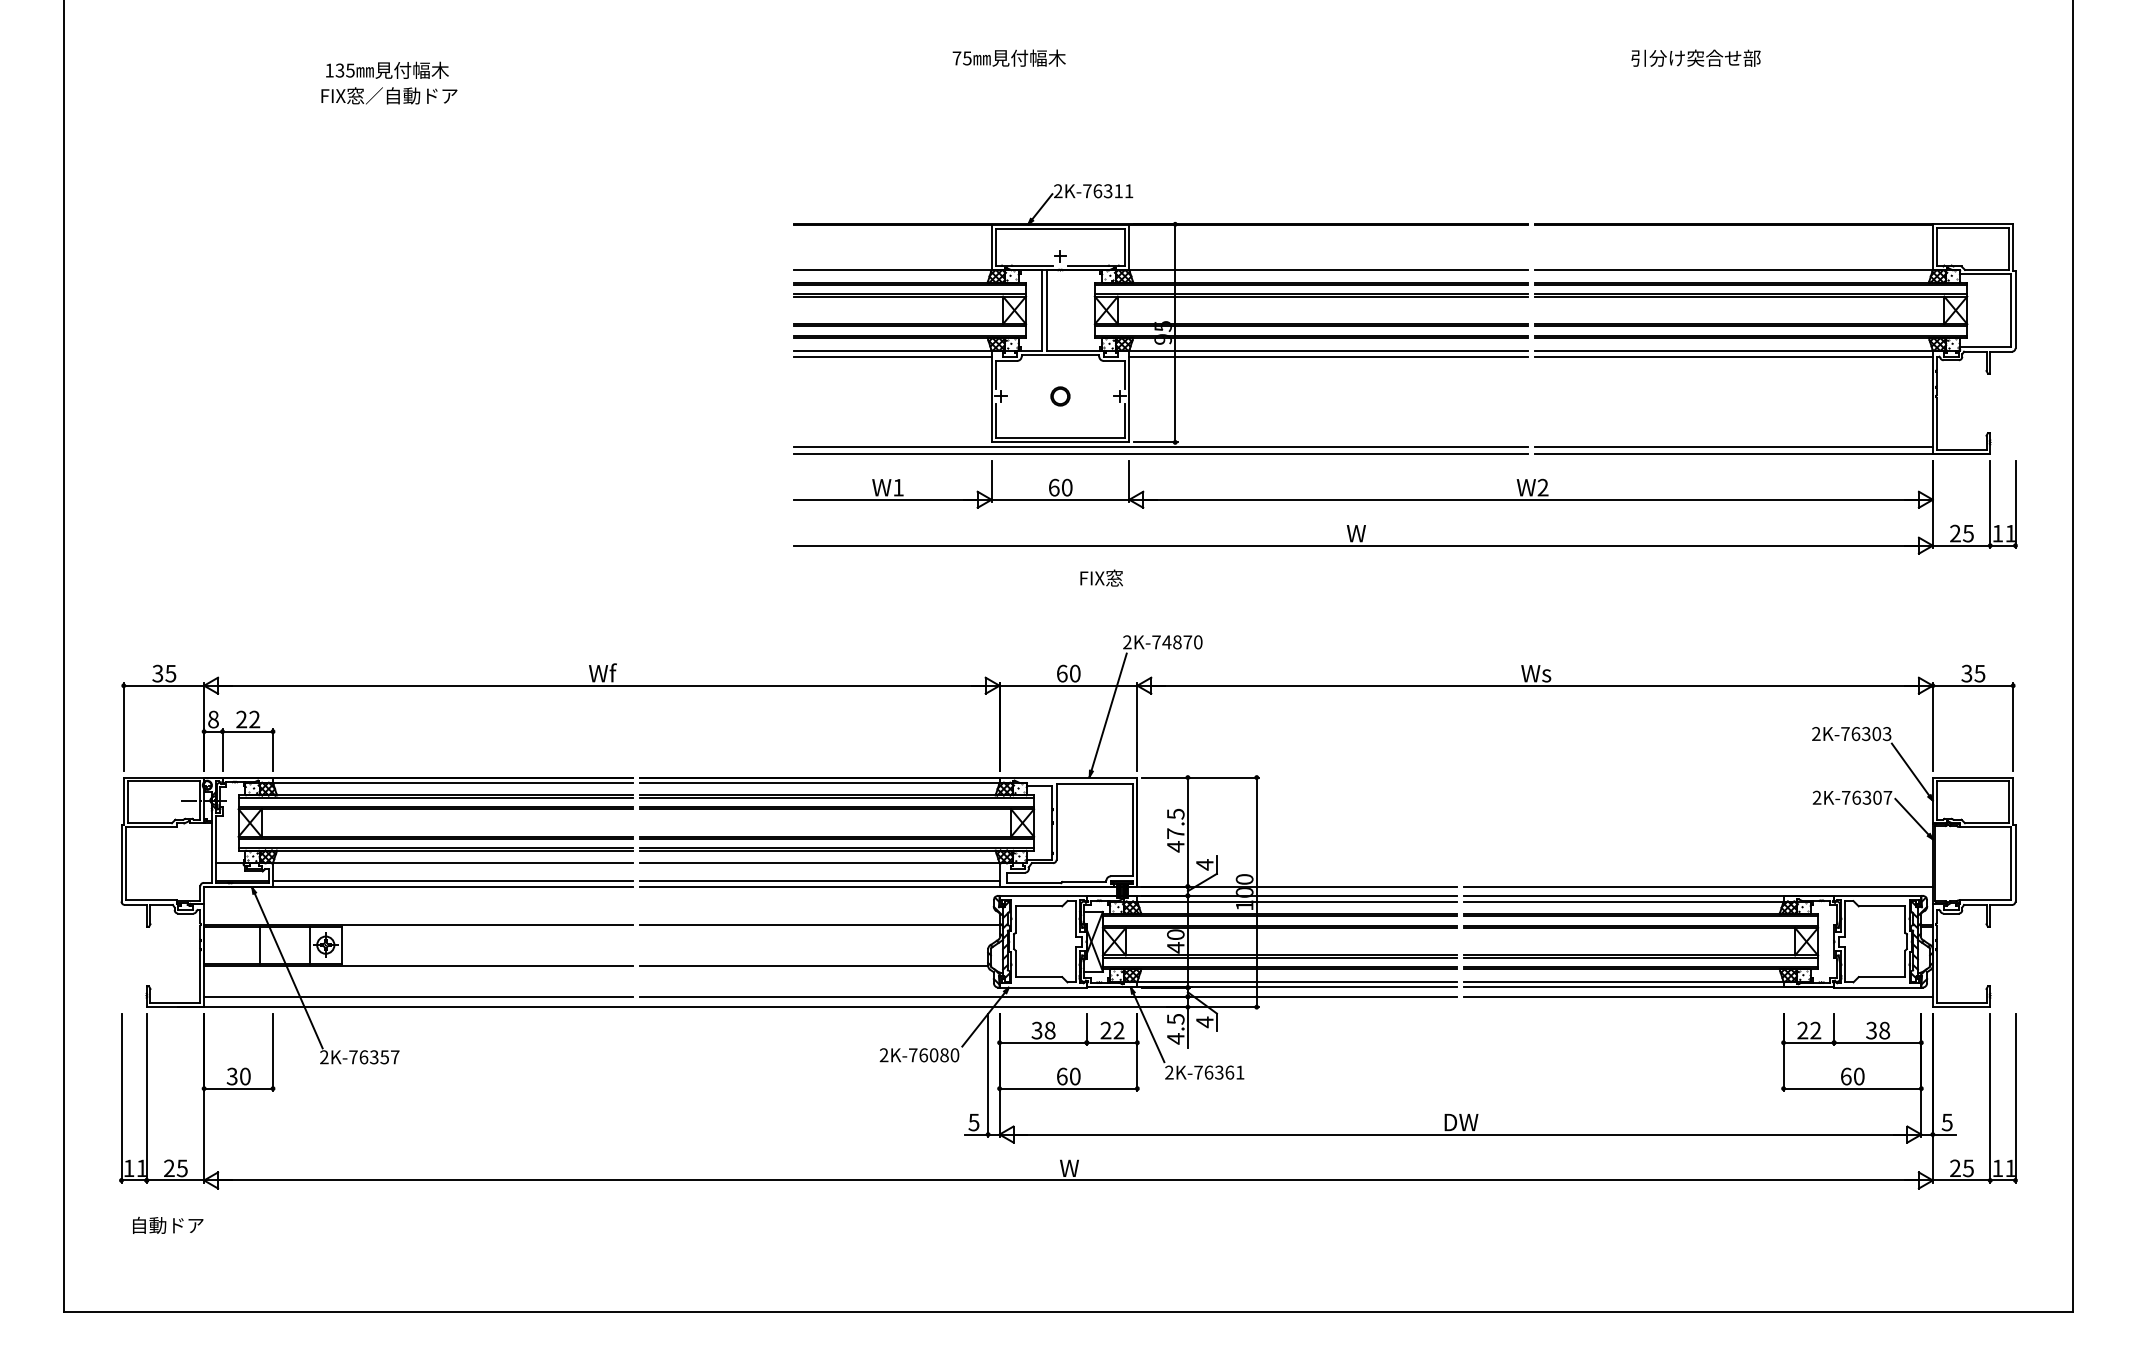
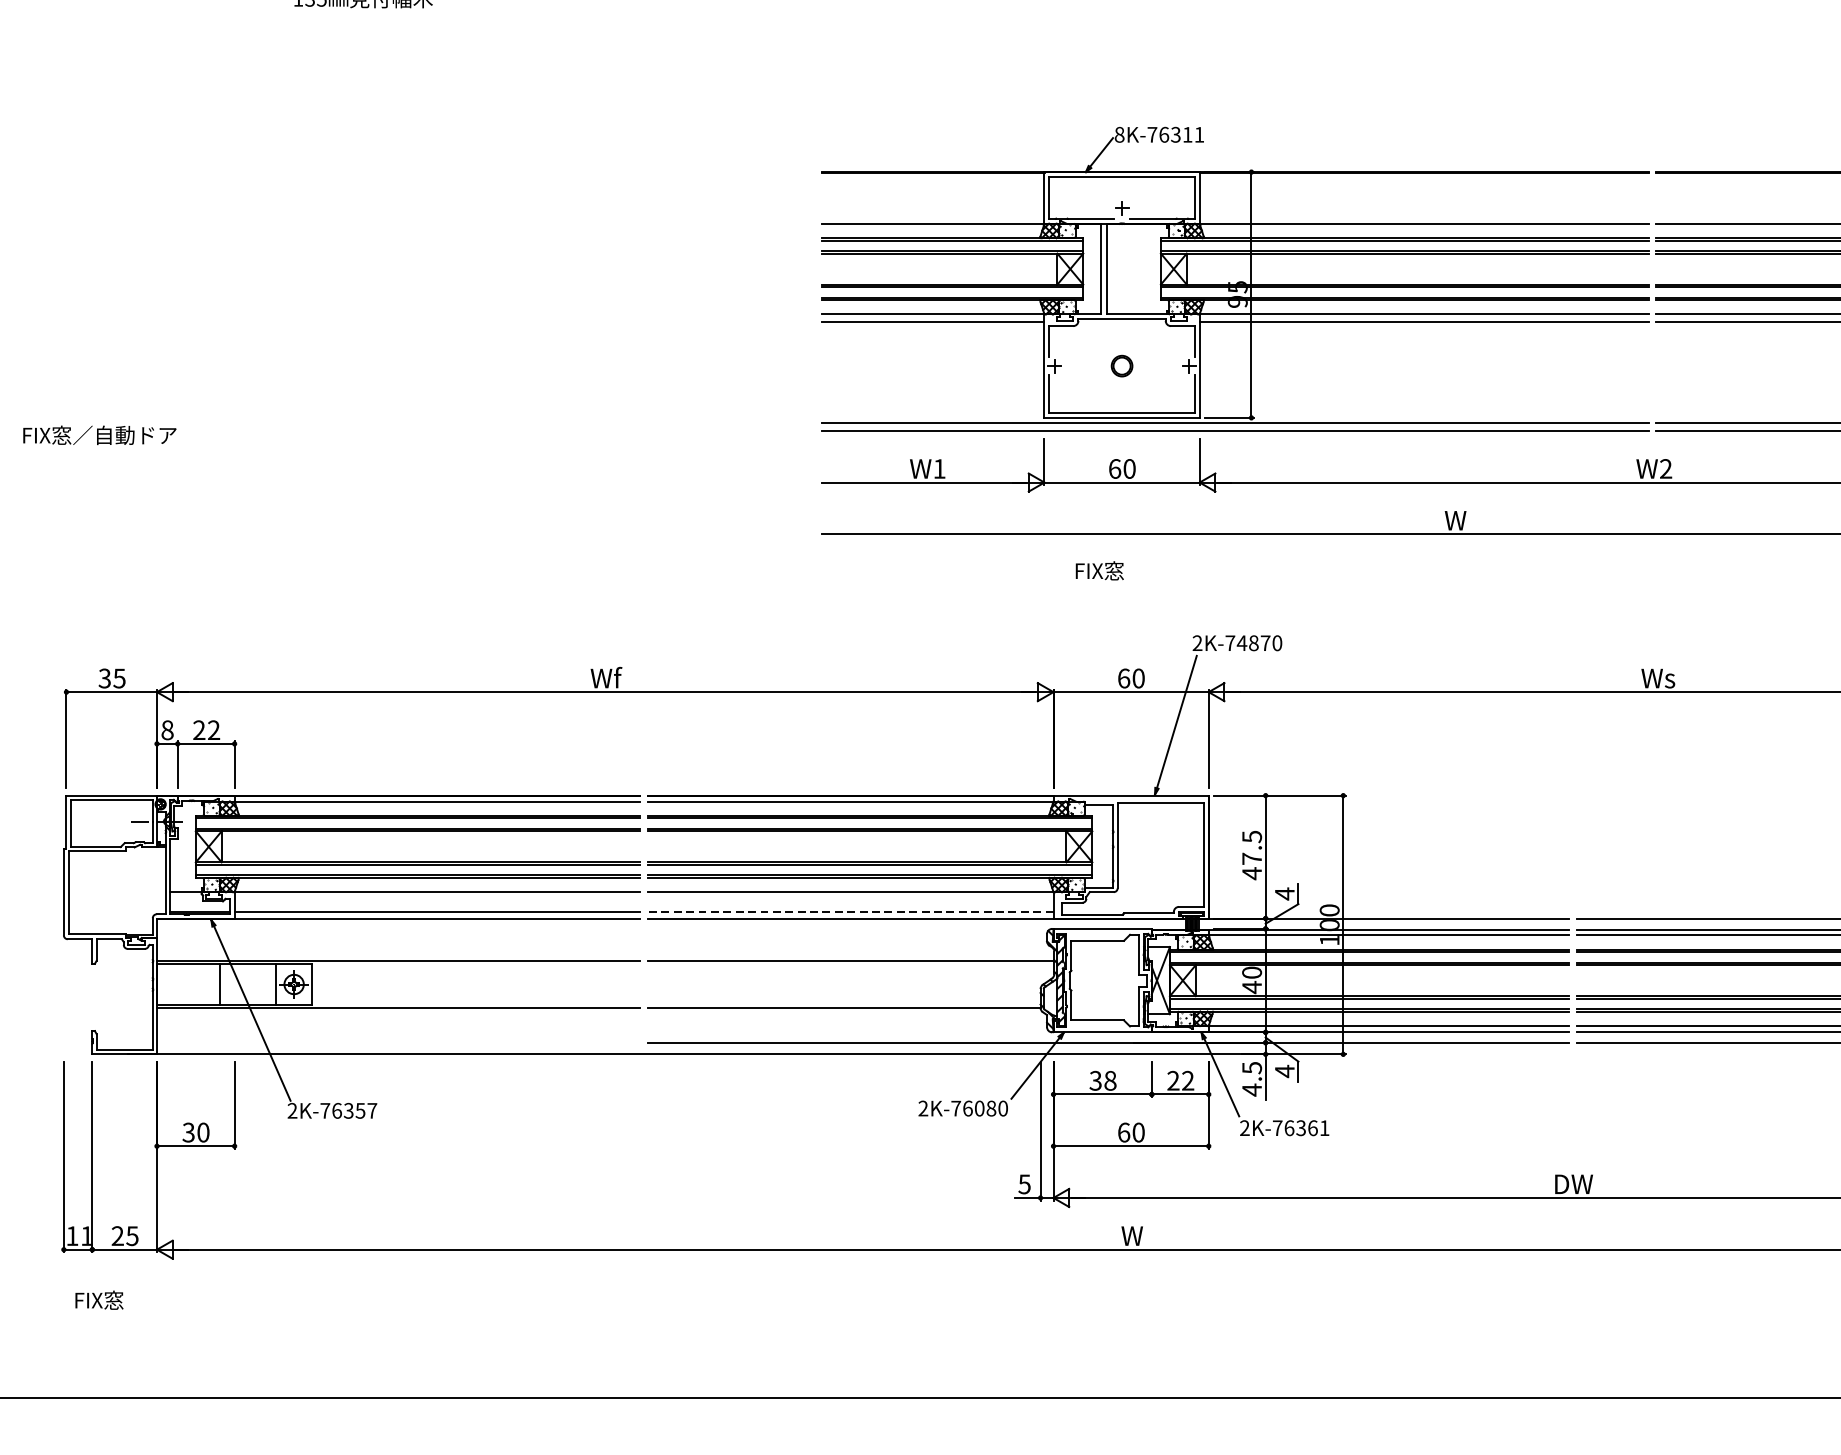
text: (389, 95) -> (99, 434), moved
text: (1058, 191) -> (1119, 135), 2K-76311 -> 8K-76311
text: (1101, 577) -> (1099, 570), moved
line: (819, 880) -> (850, 911), solid -> dashed
line: (418, 996) -> (398, 1042), removed
text: (167, 1224) -> (115, 1299), 自動ドア -> FIX窓

